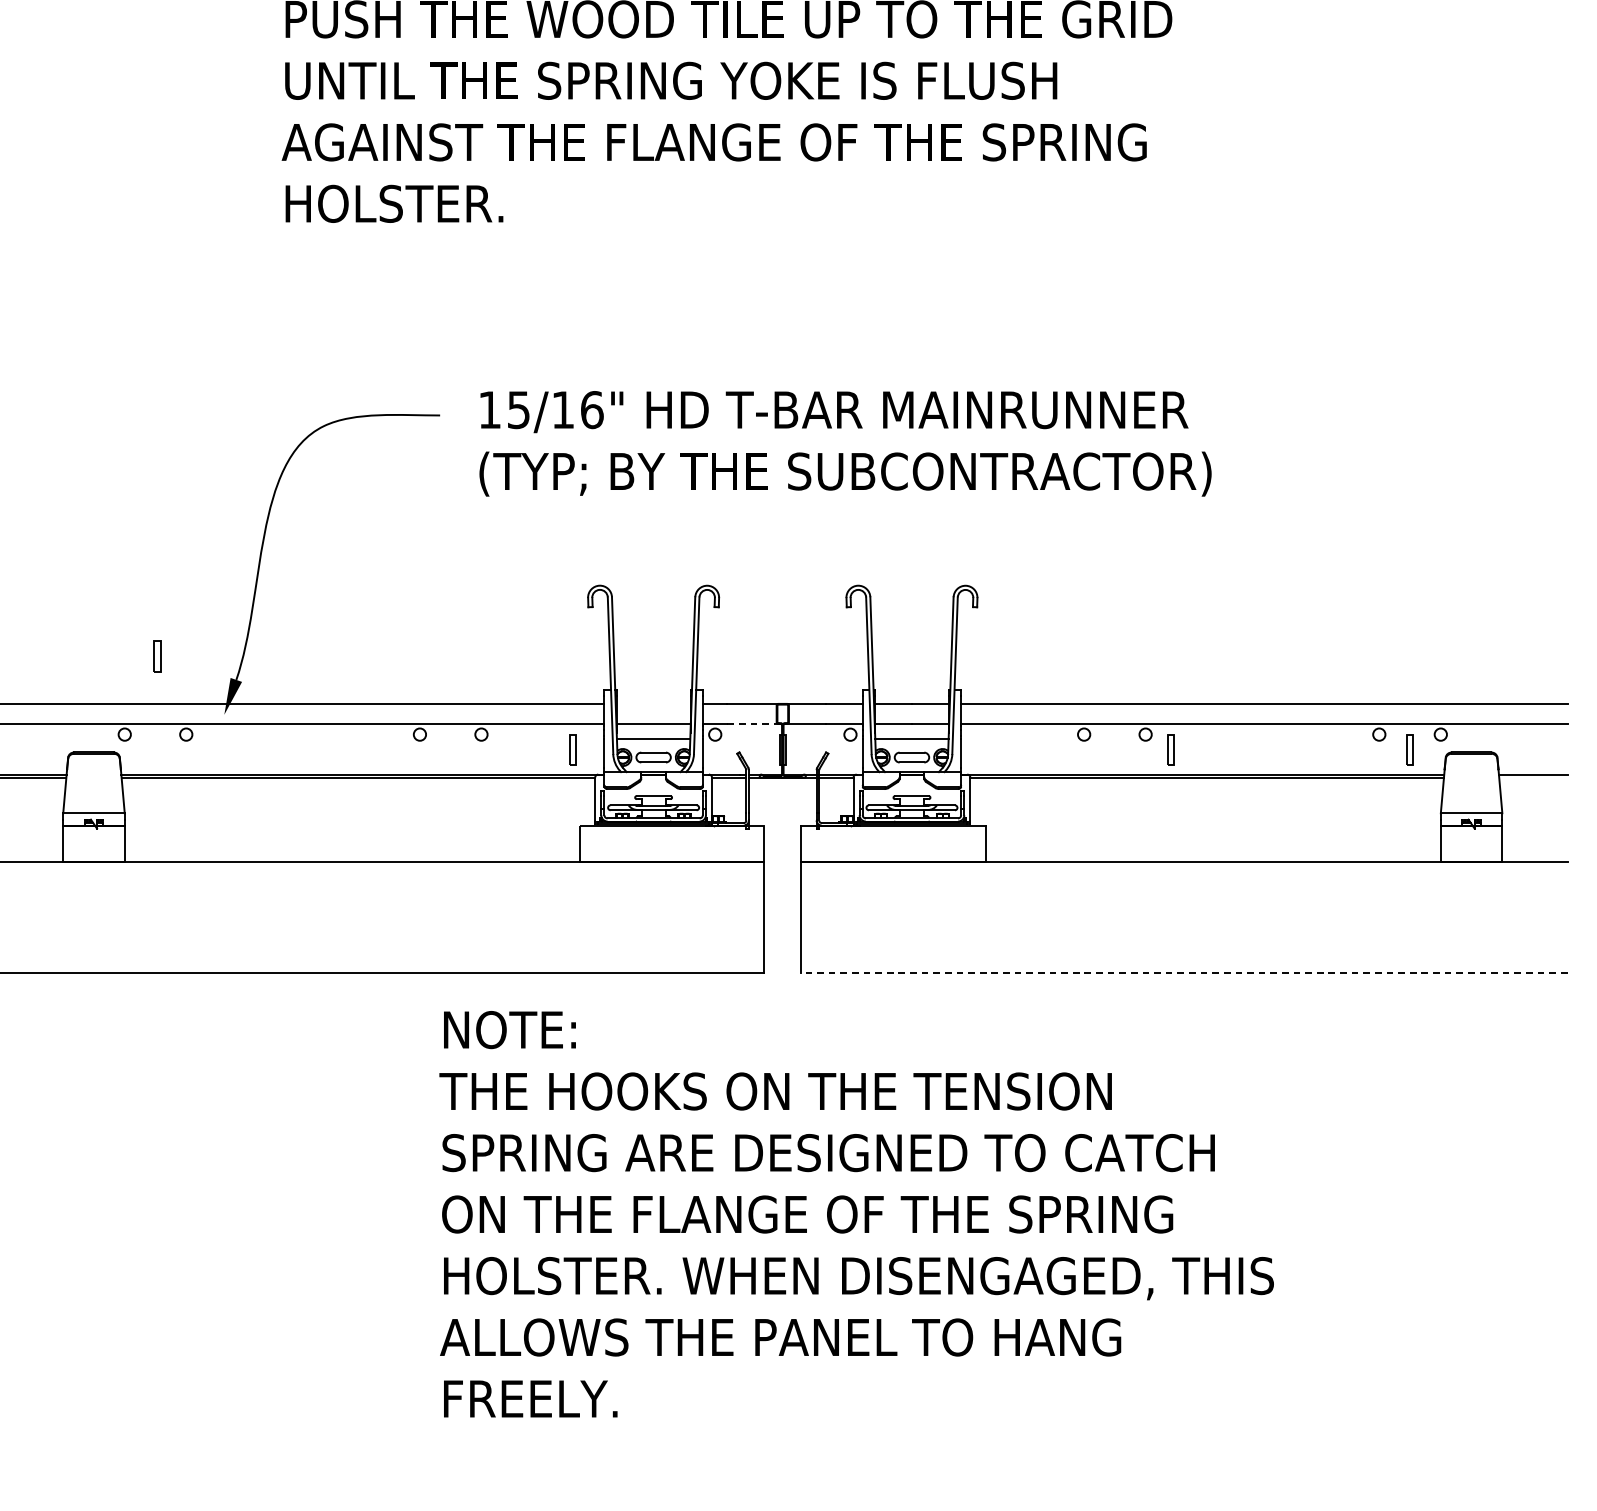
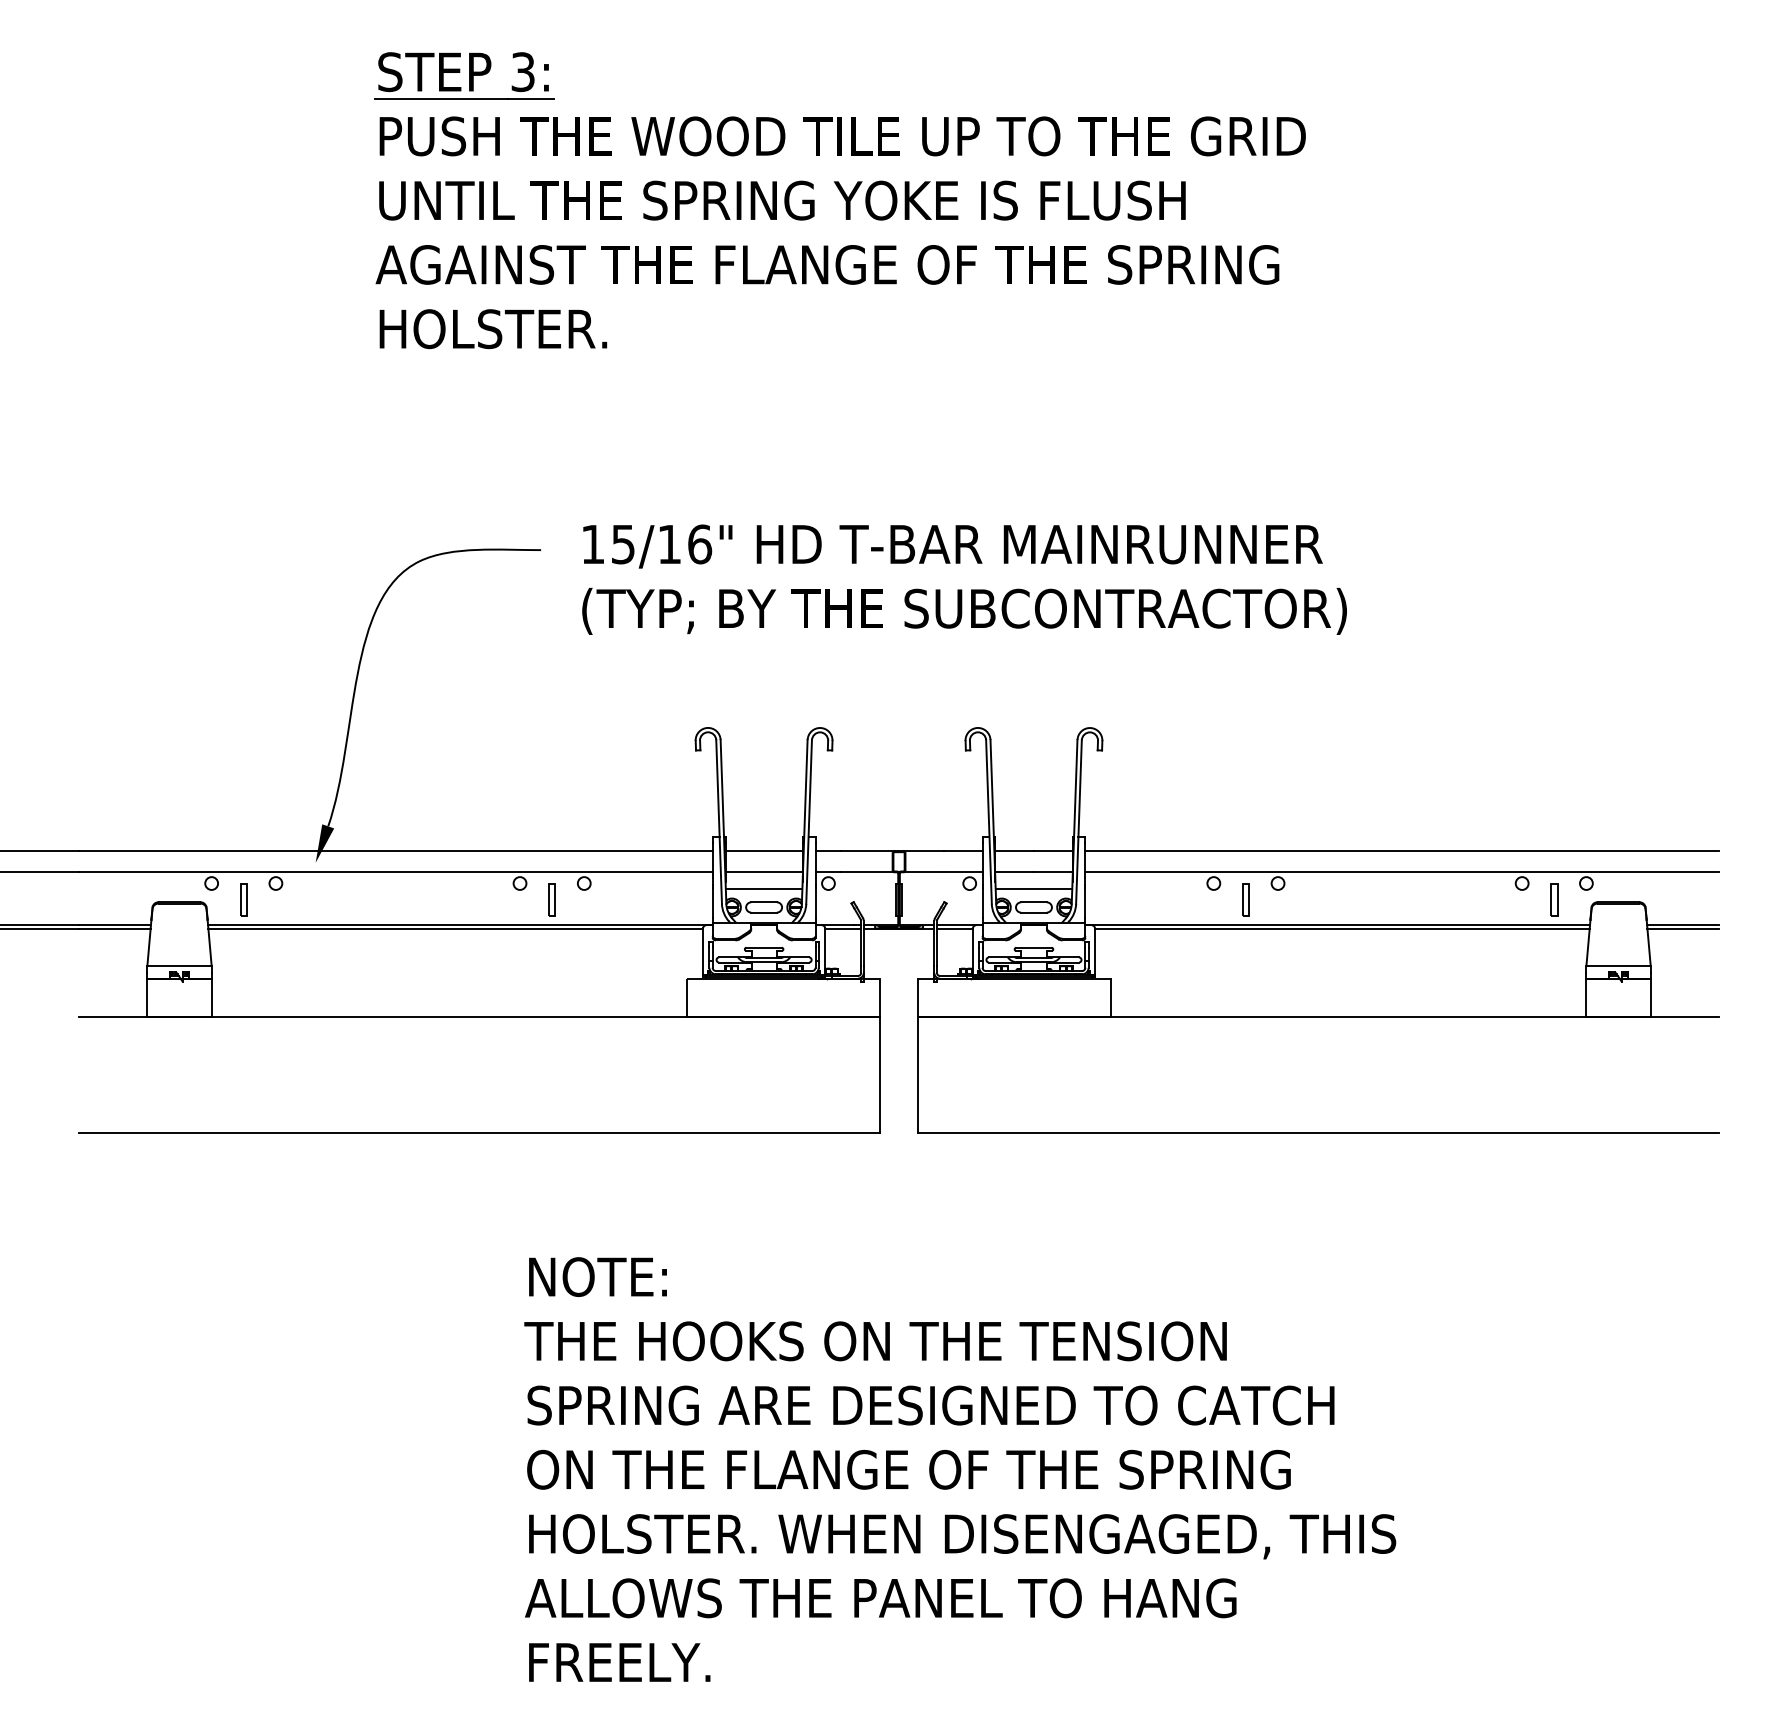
part: (157, 656) -> (243, 899), moved
line: (653, 703) -> (763, 851), added
line: (753, 724) -> (868, 872), dashed -> solid
part: (572, 749) -> (551, 899), moved
part: (1170, 749) -> (1245, 899), moved
line: (1532, 777) -> (1682, 928), added
line: (1184, 972) -> (1318, 1132), dashed -> solid
text: (856, 1214) -> (960, 1469), moved

